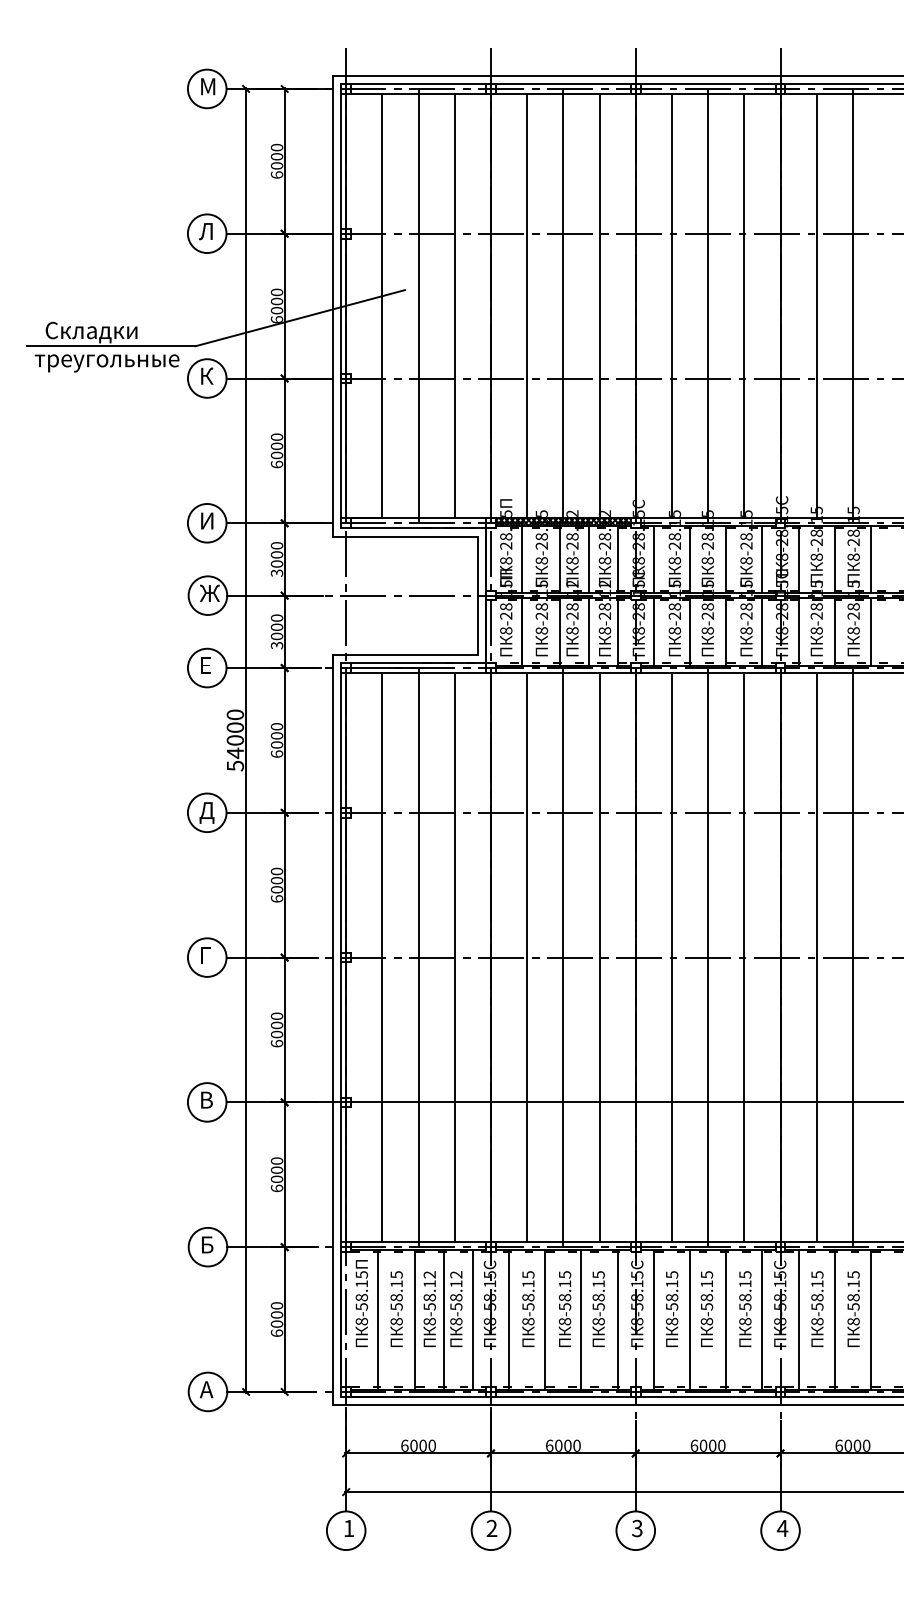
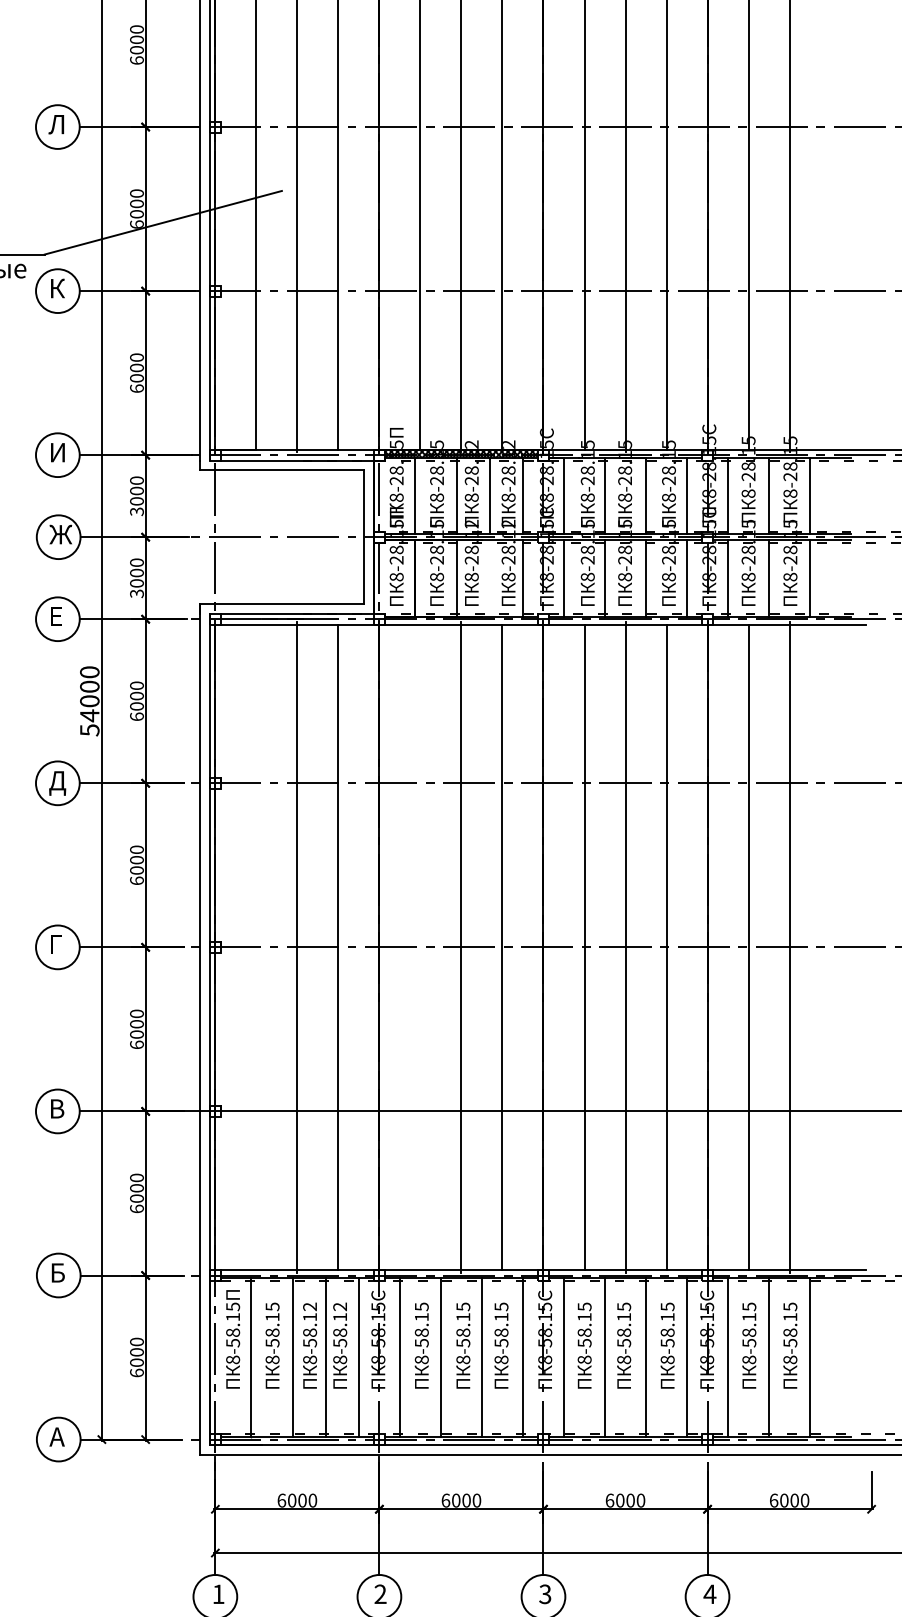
line: (588, 631) -> (489, 577), removed
line: (382, 957) -> (256, 947), removed
line: (527, 957) -> (420, 947), removed

